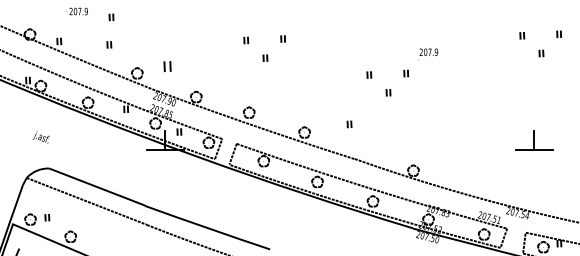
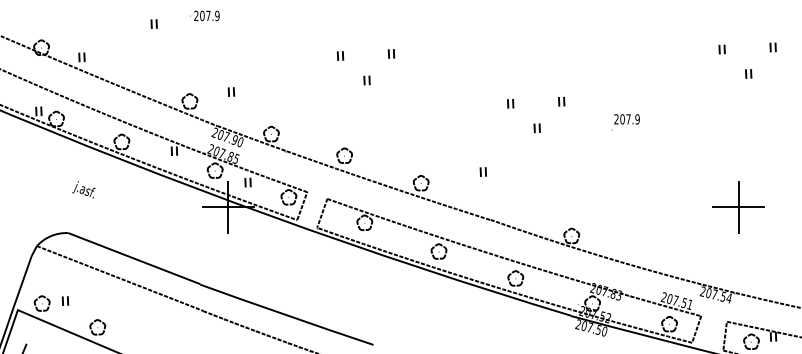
text: (77, 11) -> (204, 15), moved
part: (108, 44) -> (150, 61), removed
text: (427, 54) -> (625, 122), moved
part: (166, 66) -> (230, 91), size x0.62
text: (40, 137) -> (83, 189), moved
line: (165, 158) -> (228, 219), added
line: (534, 158) -> (738, 219), added

